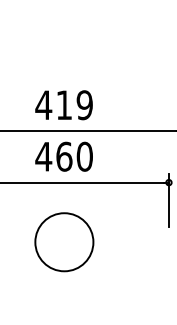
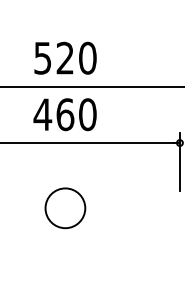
text: (63, 105) -> (64, 58), 419 -> 520
circle: (64, 242) -> (65, 208), size x0.62

